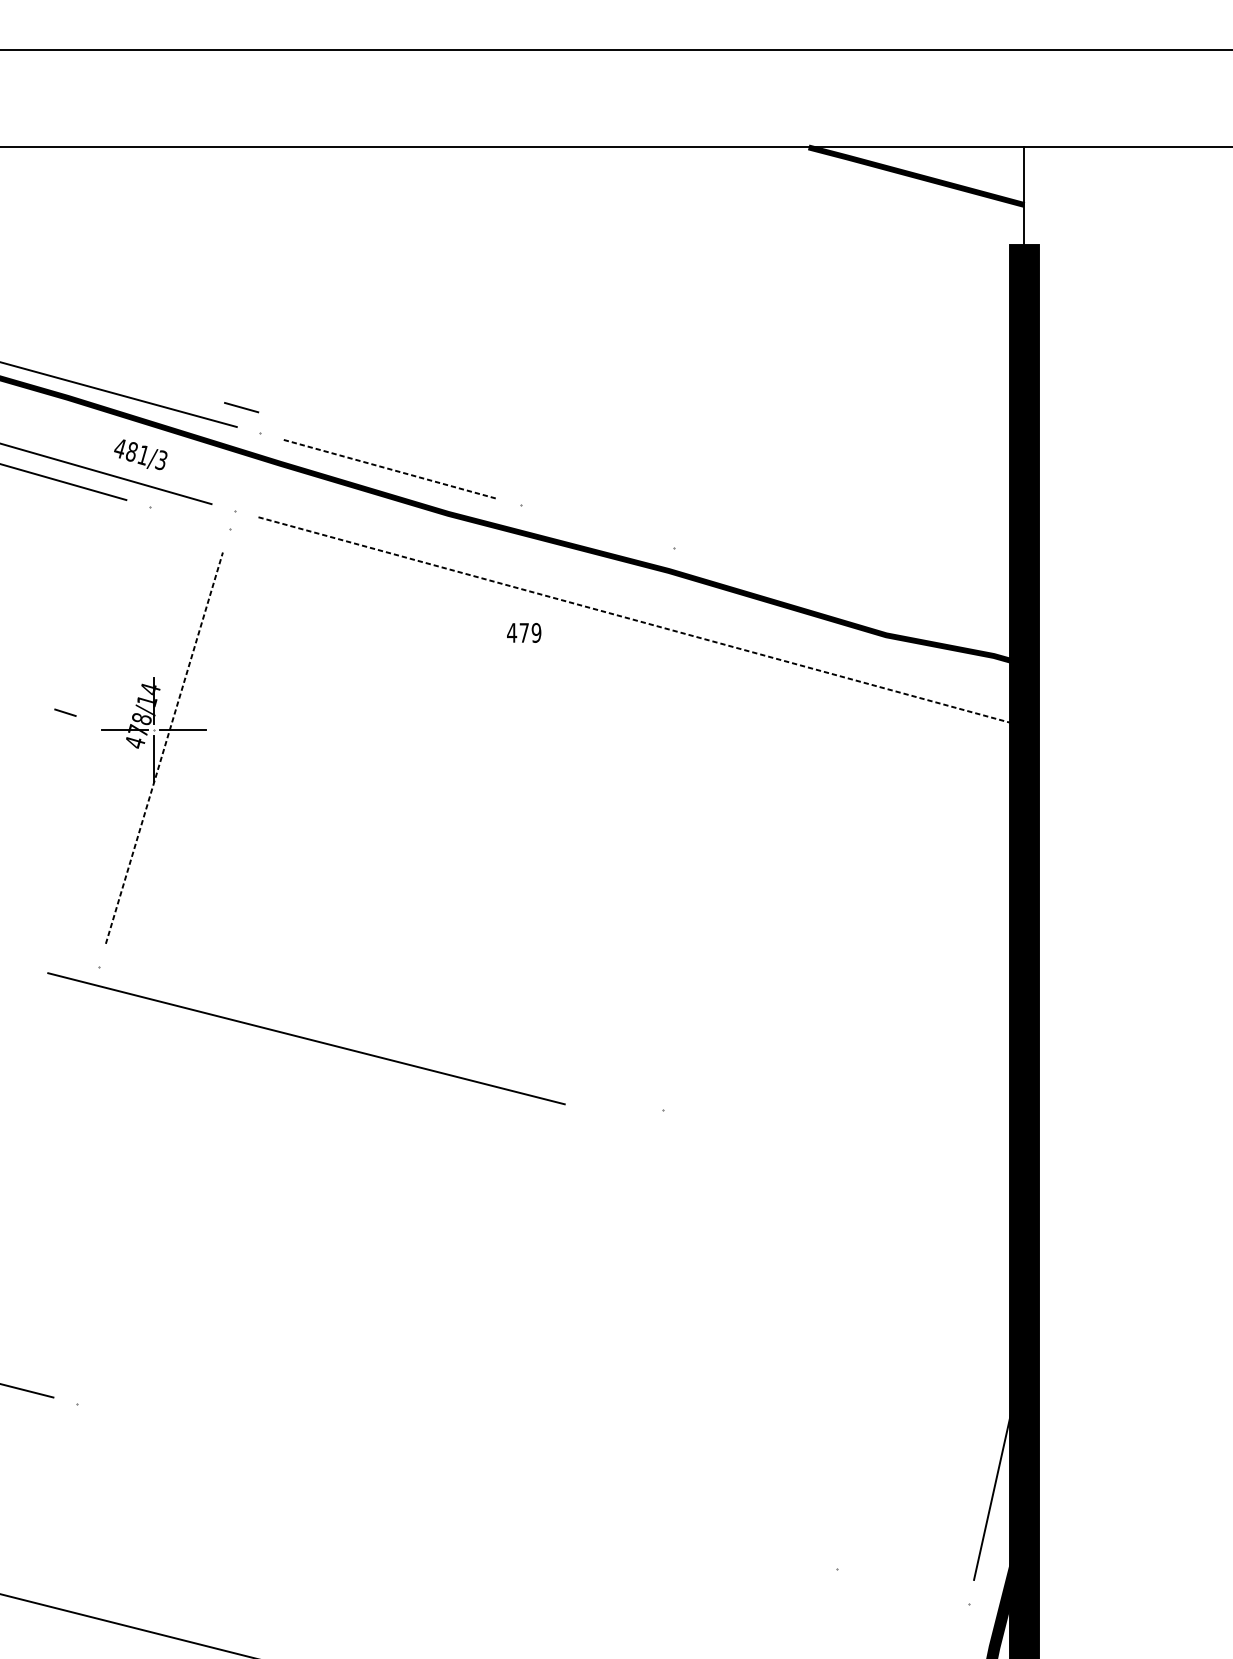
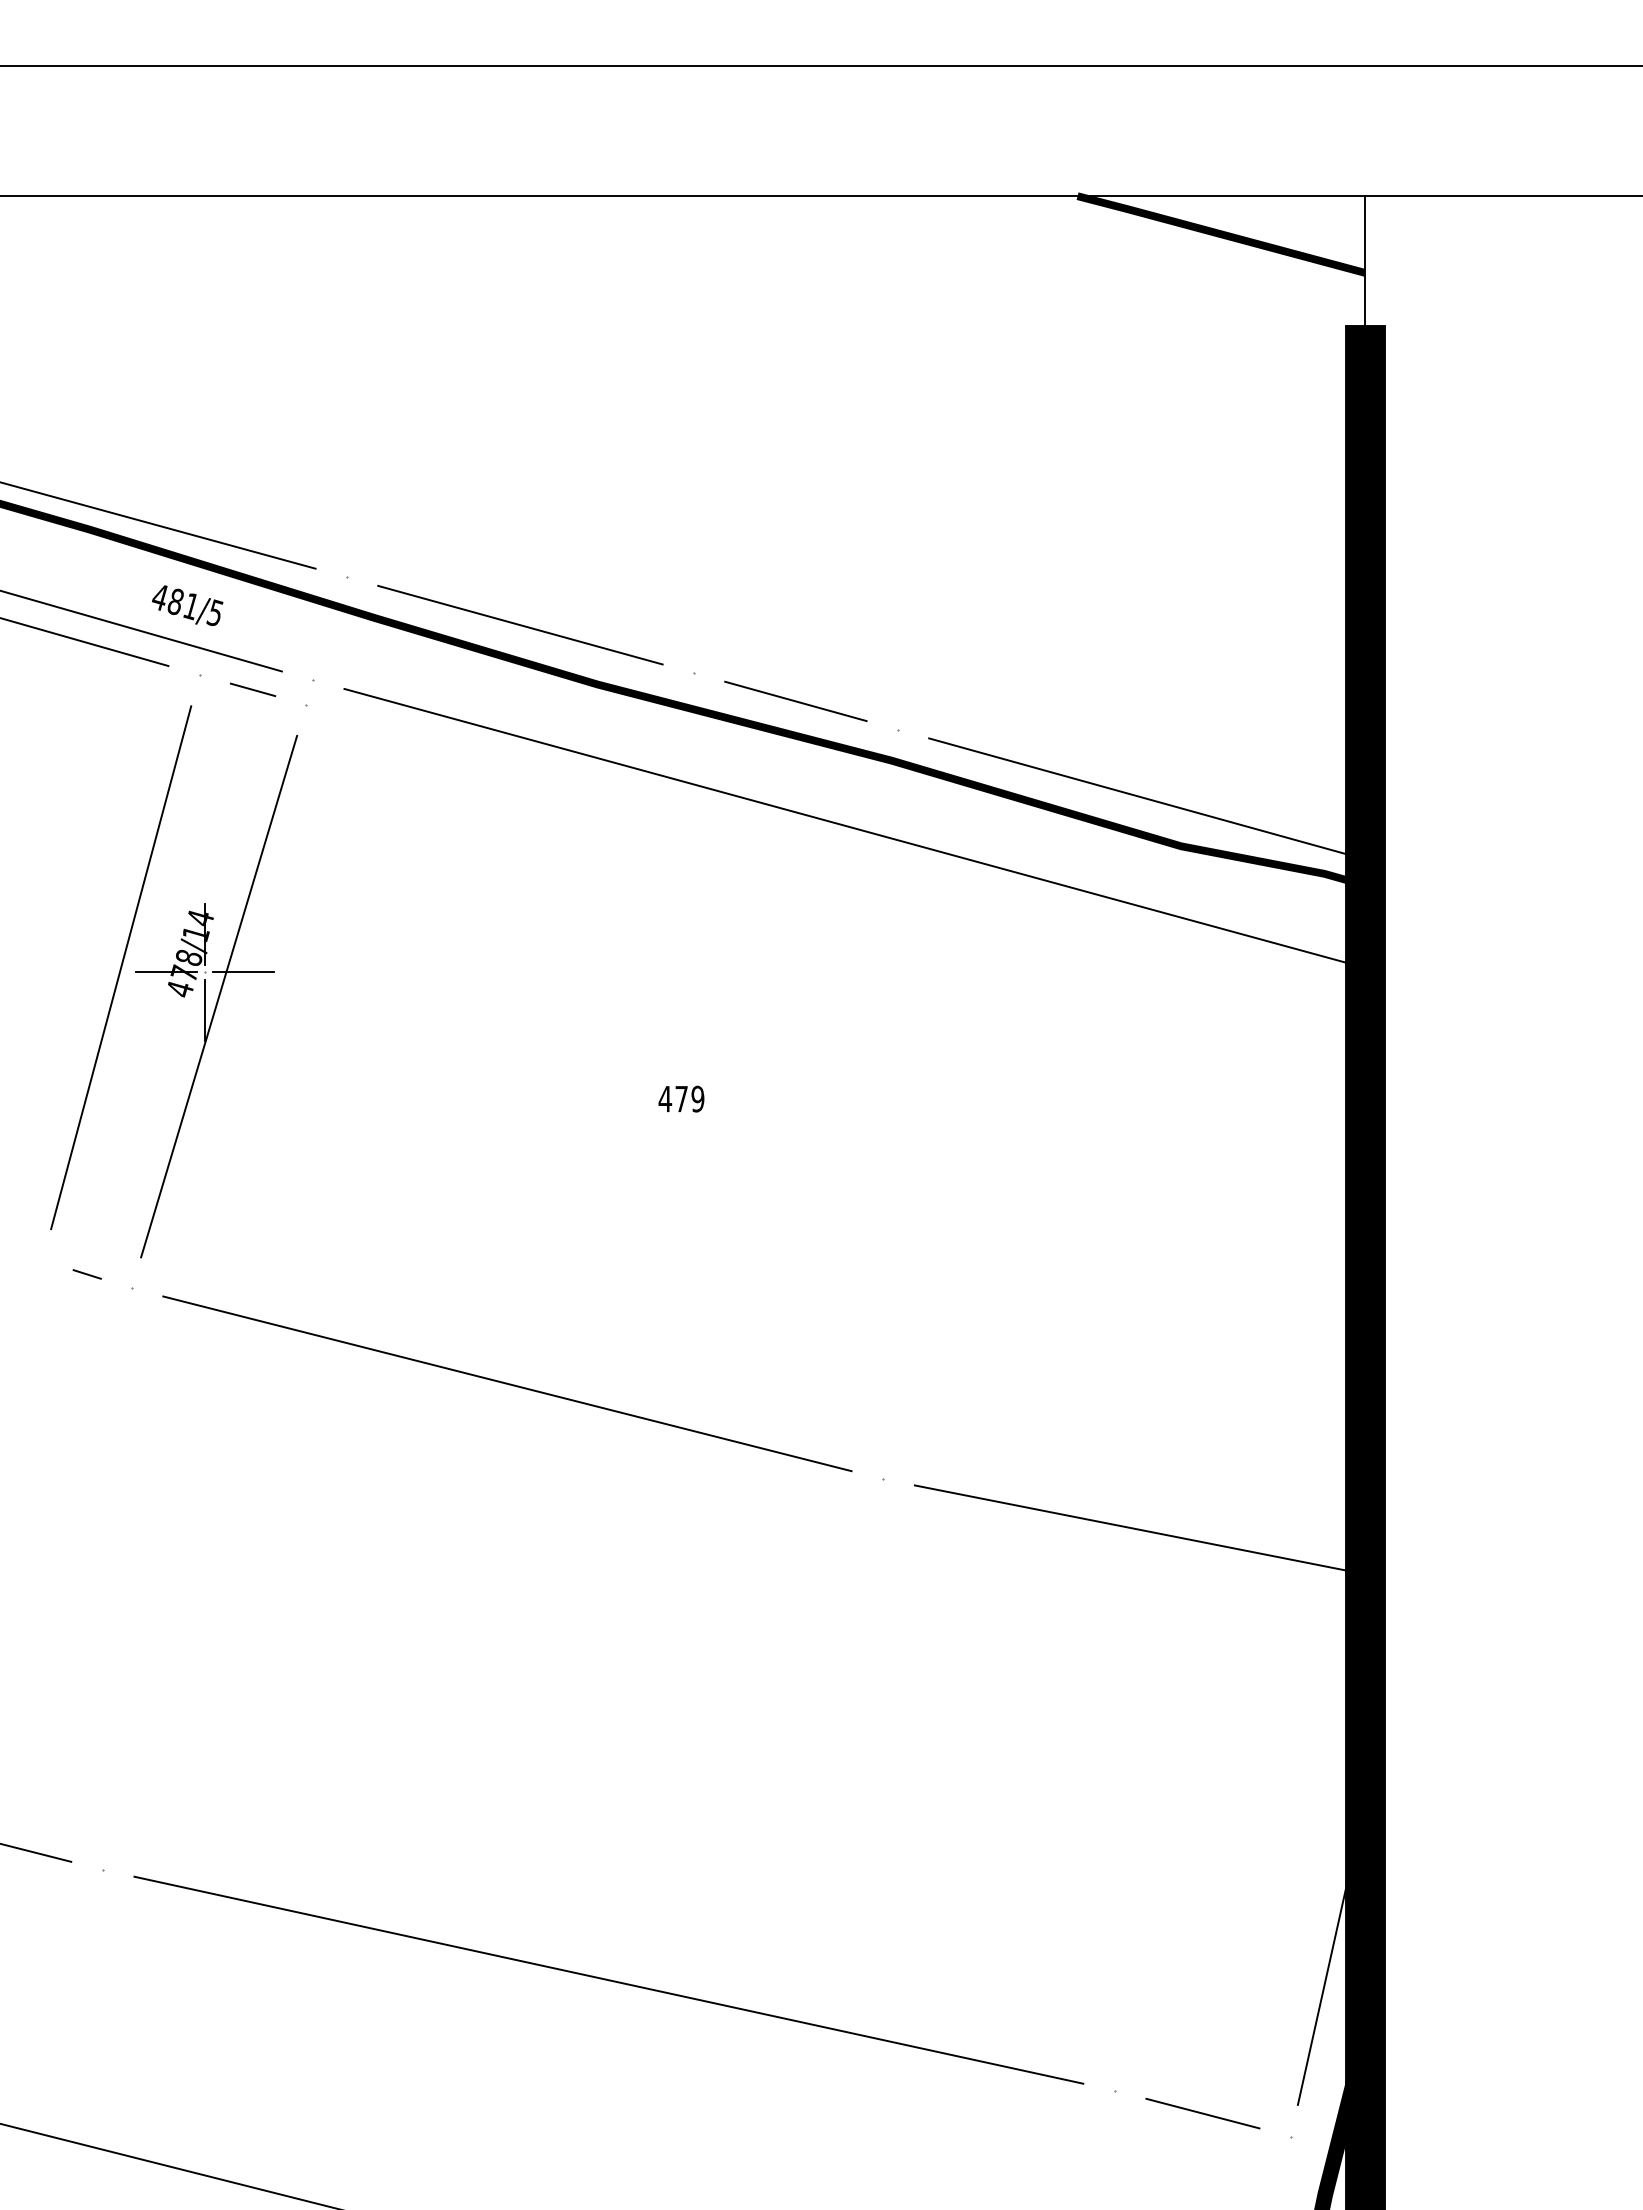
line: (242, 407) -> (253, 689), moved
text: (160, 459) -> (214, 612), 481/3 -> 481/5
line: (390, 469) -> (520, 625), dashed -> solid
line: (596, 526) -> (795, 701), added
line: (861, 599) -> (1147, 798), added
line: (642, 621) -> (855, 828), dashed -> solid
text: (524, 632) -> (681, 1098), moved
line: (64, 712) -> (86, 1274), moved
line: (91, 726) -> (121, 967), added
line: (164, 748) -> (219, 996), dashed -> solid
line: (306, 1038) -> (507, 1383), moved
line: (855, 1148) -> (1139, 1529), added
line: (456, 1485) -> (608, 1979), added
line: (902, 1586) -> (1202, 2113), added

